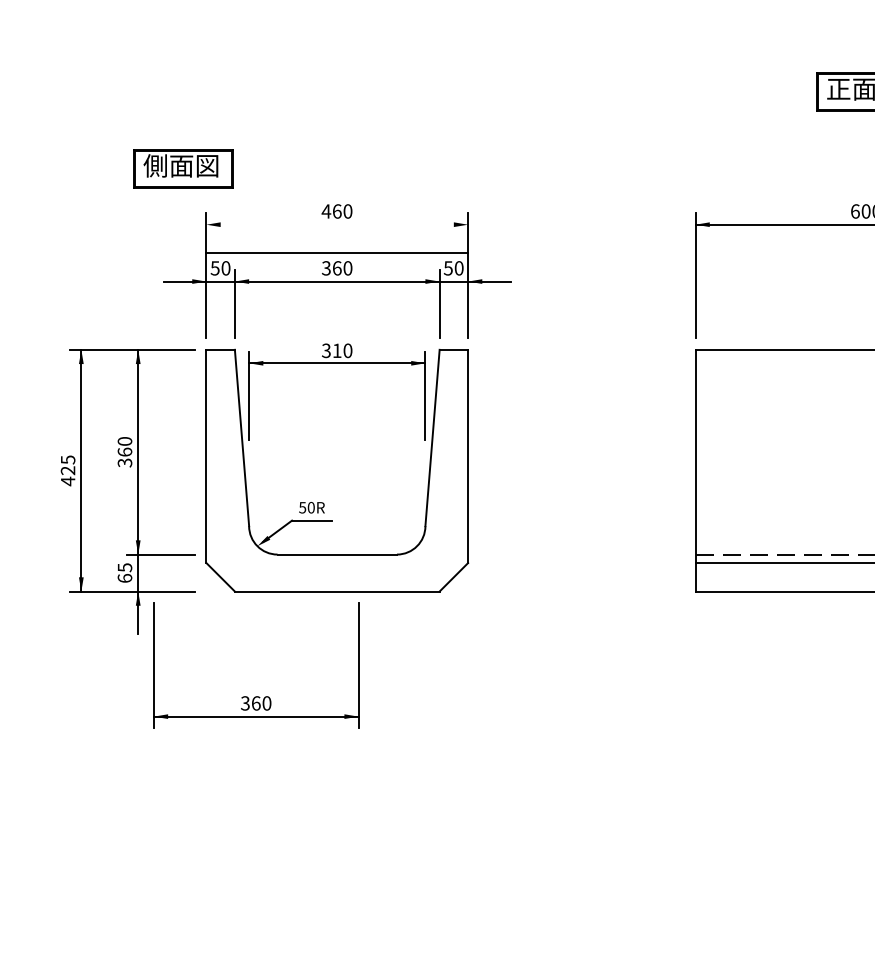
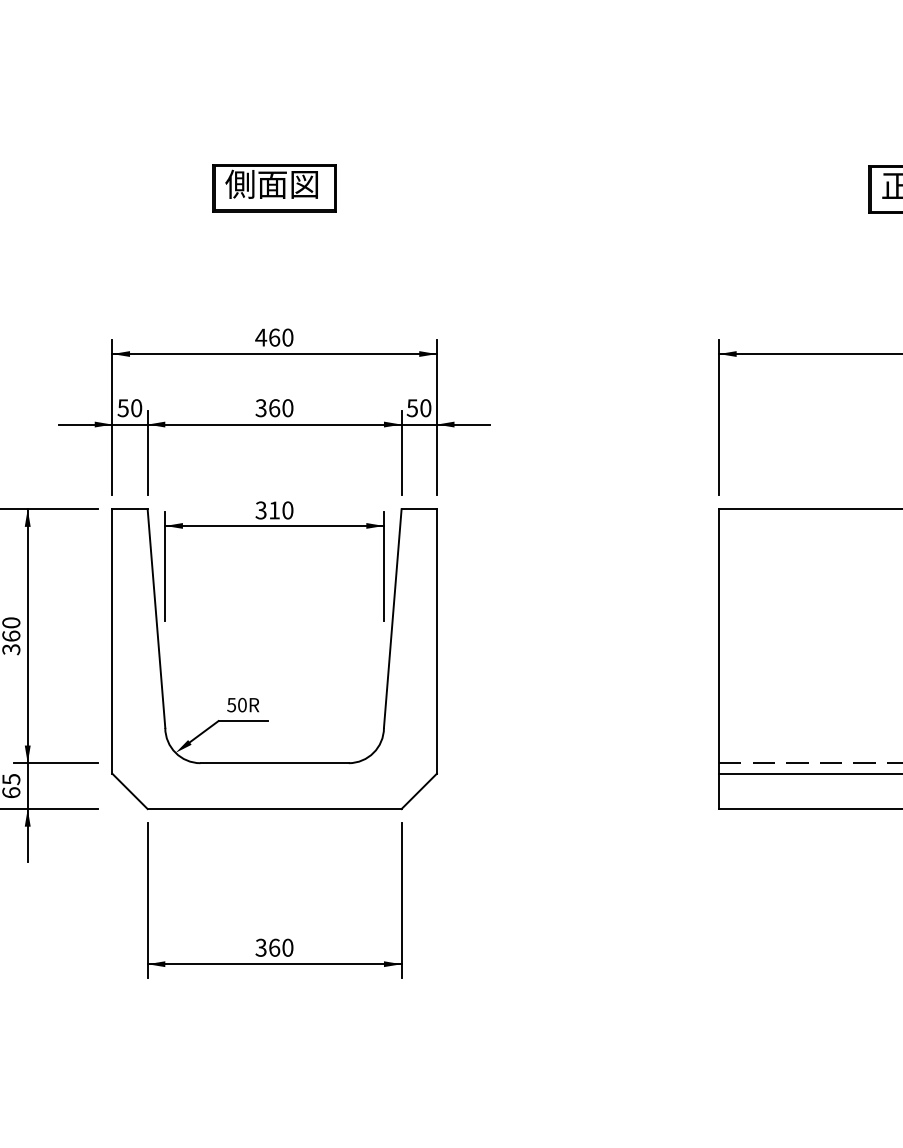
part: (183, 168) -> (274, 187), moved
line: (337, 252) -> (274, 353), moved
part: (256, 696) -> (274, 939), moved

